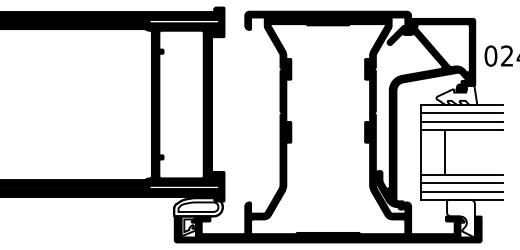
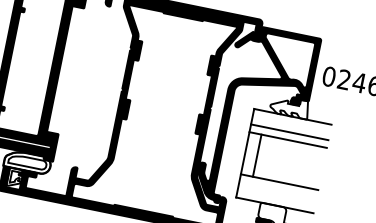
line: (461, 113) -> (290, 124), removed
line: (445, 152) -> (257, 155), moved
line: (461, 183) -> (277, 189), removed
line: (461, 191) -> (275, 197), removed

